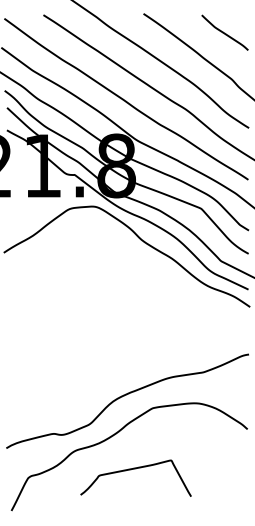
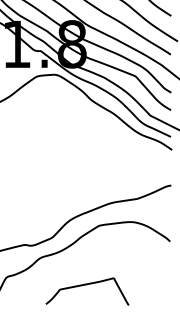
curve: (135, 469) -> (87, 285), moved

